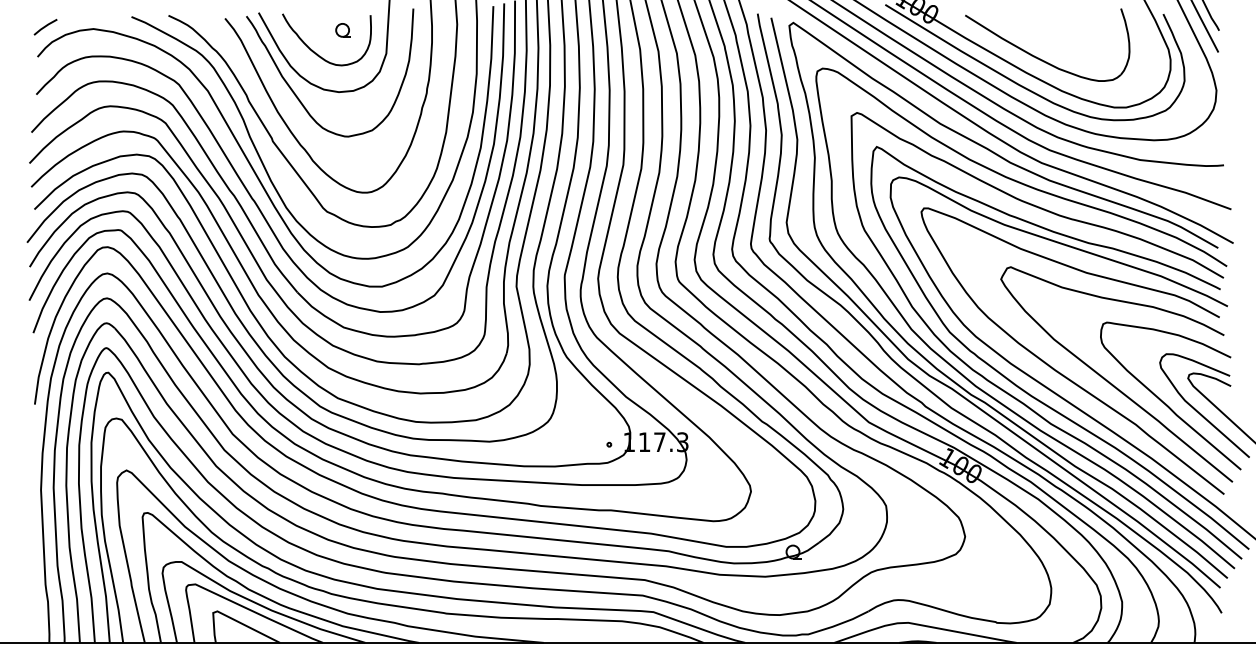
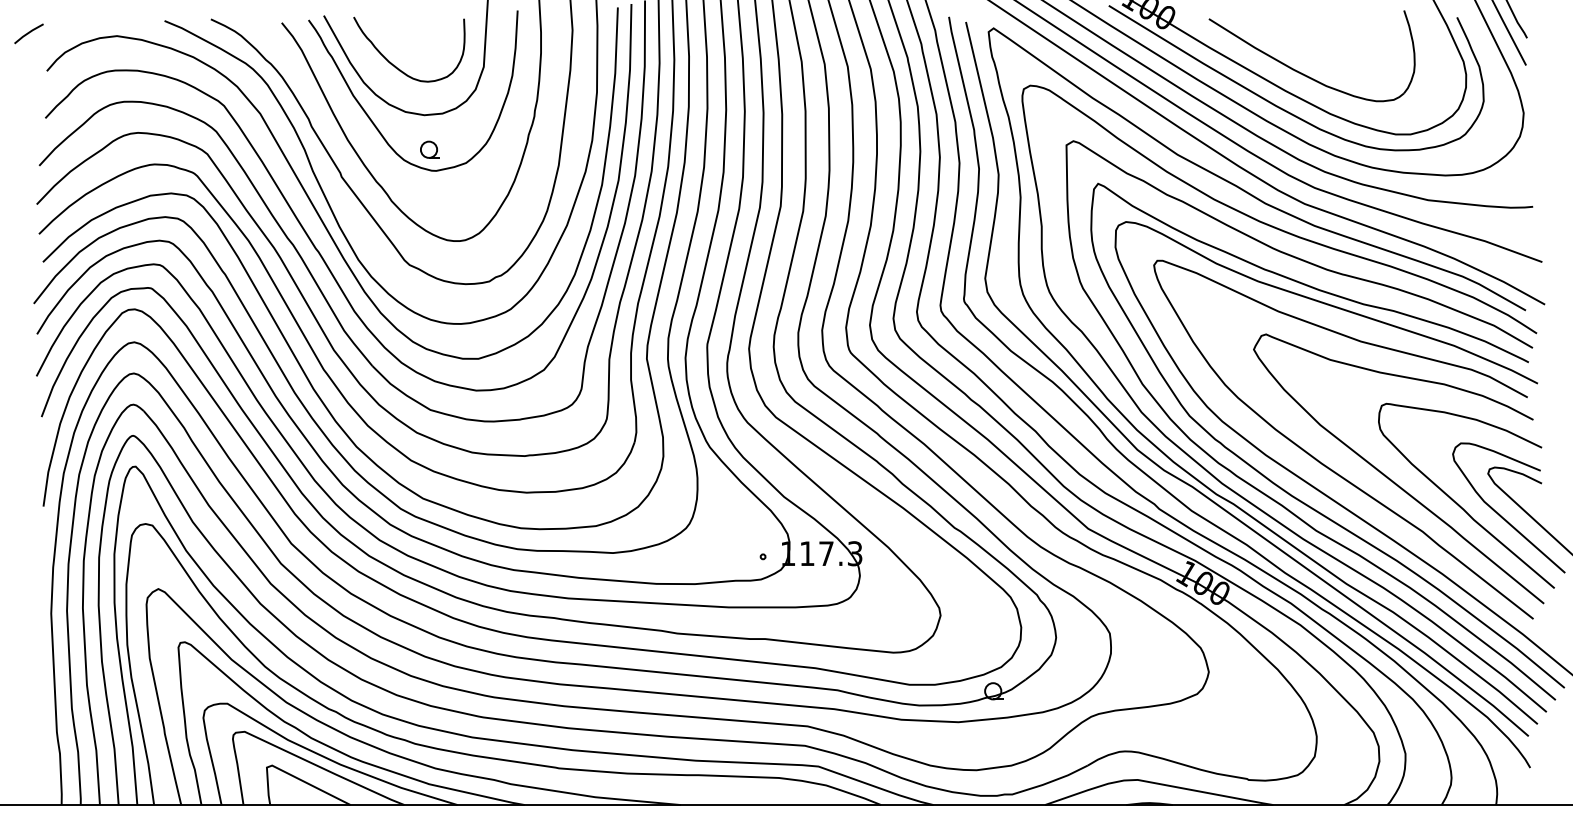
line: (45, 26) -> (28, 33), moved
part: (343, 30) -> (429, 149), moved

